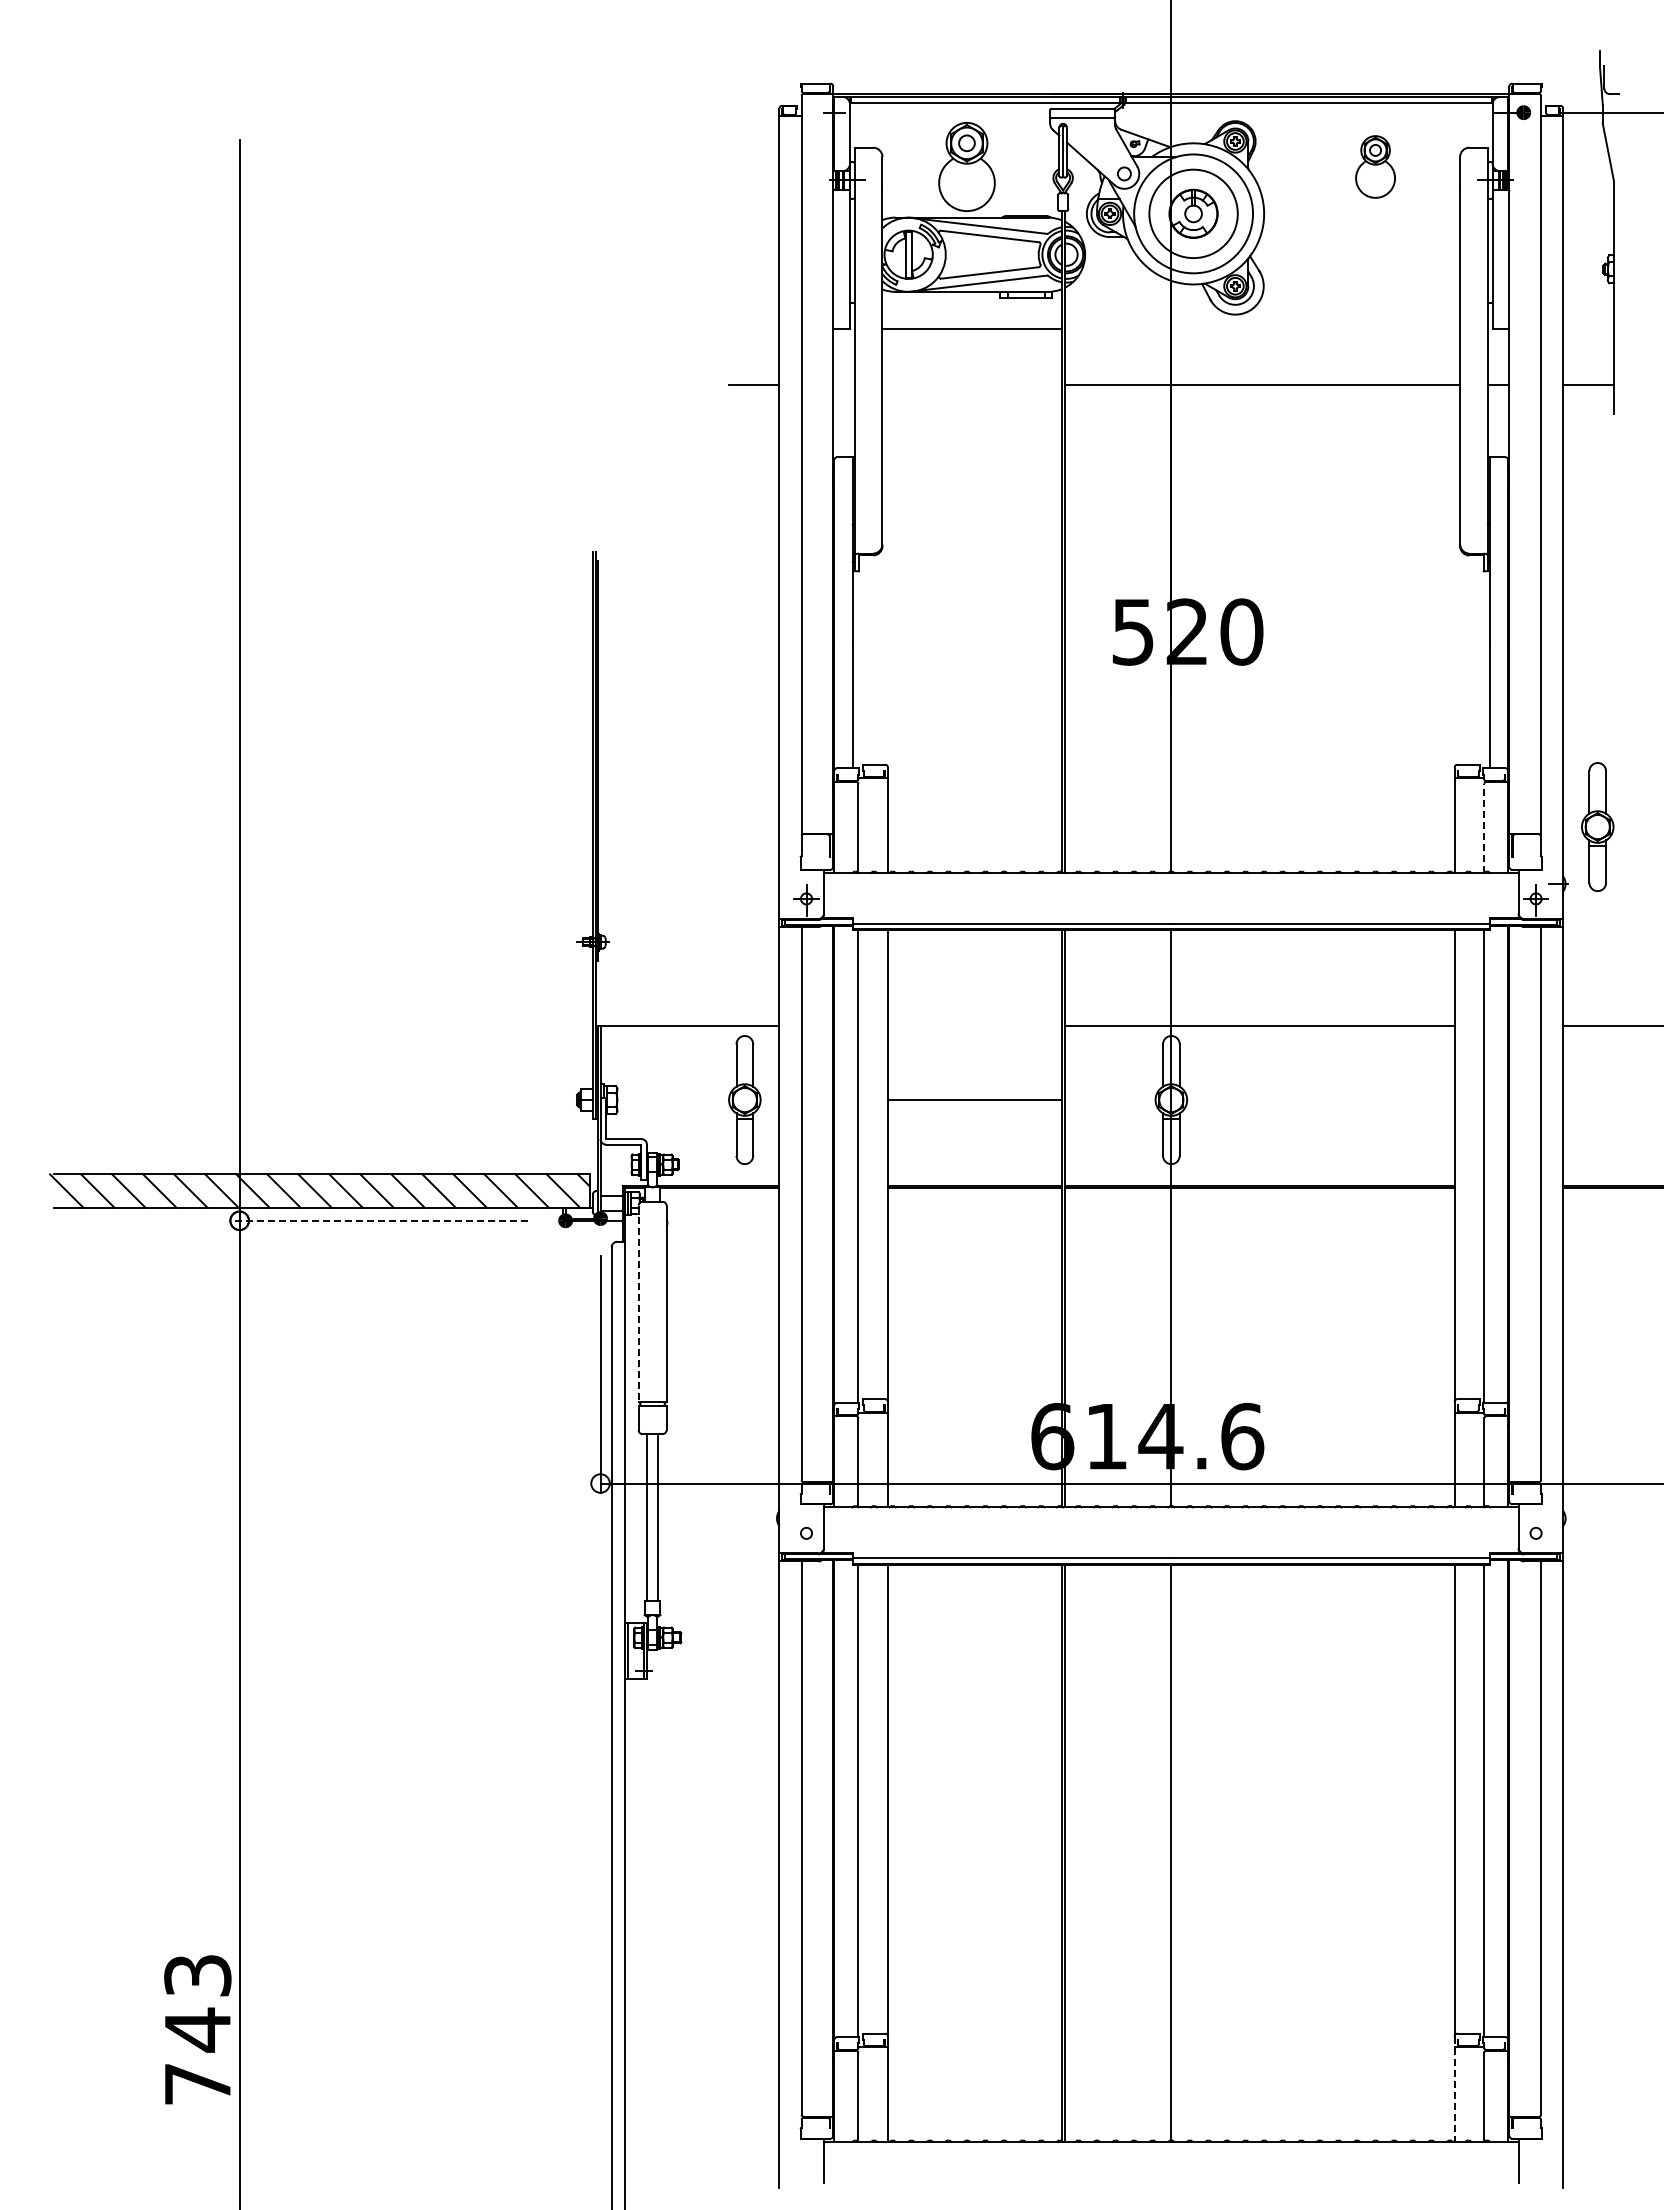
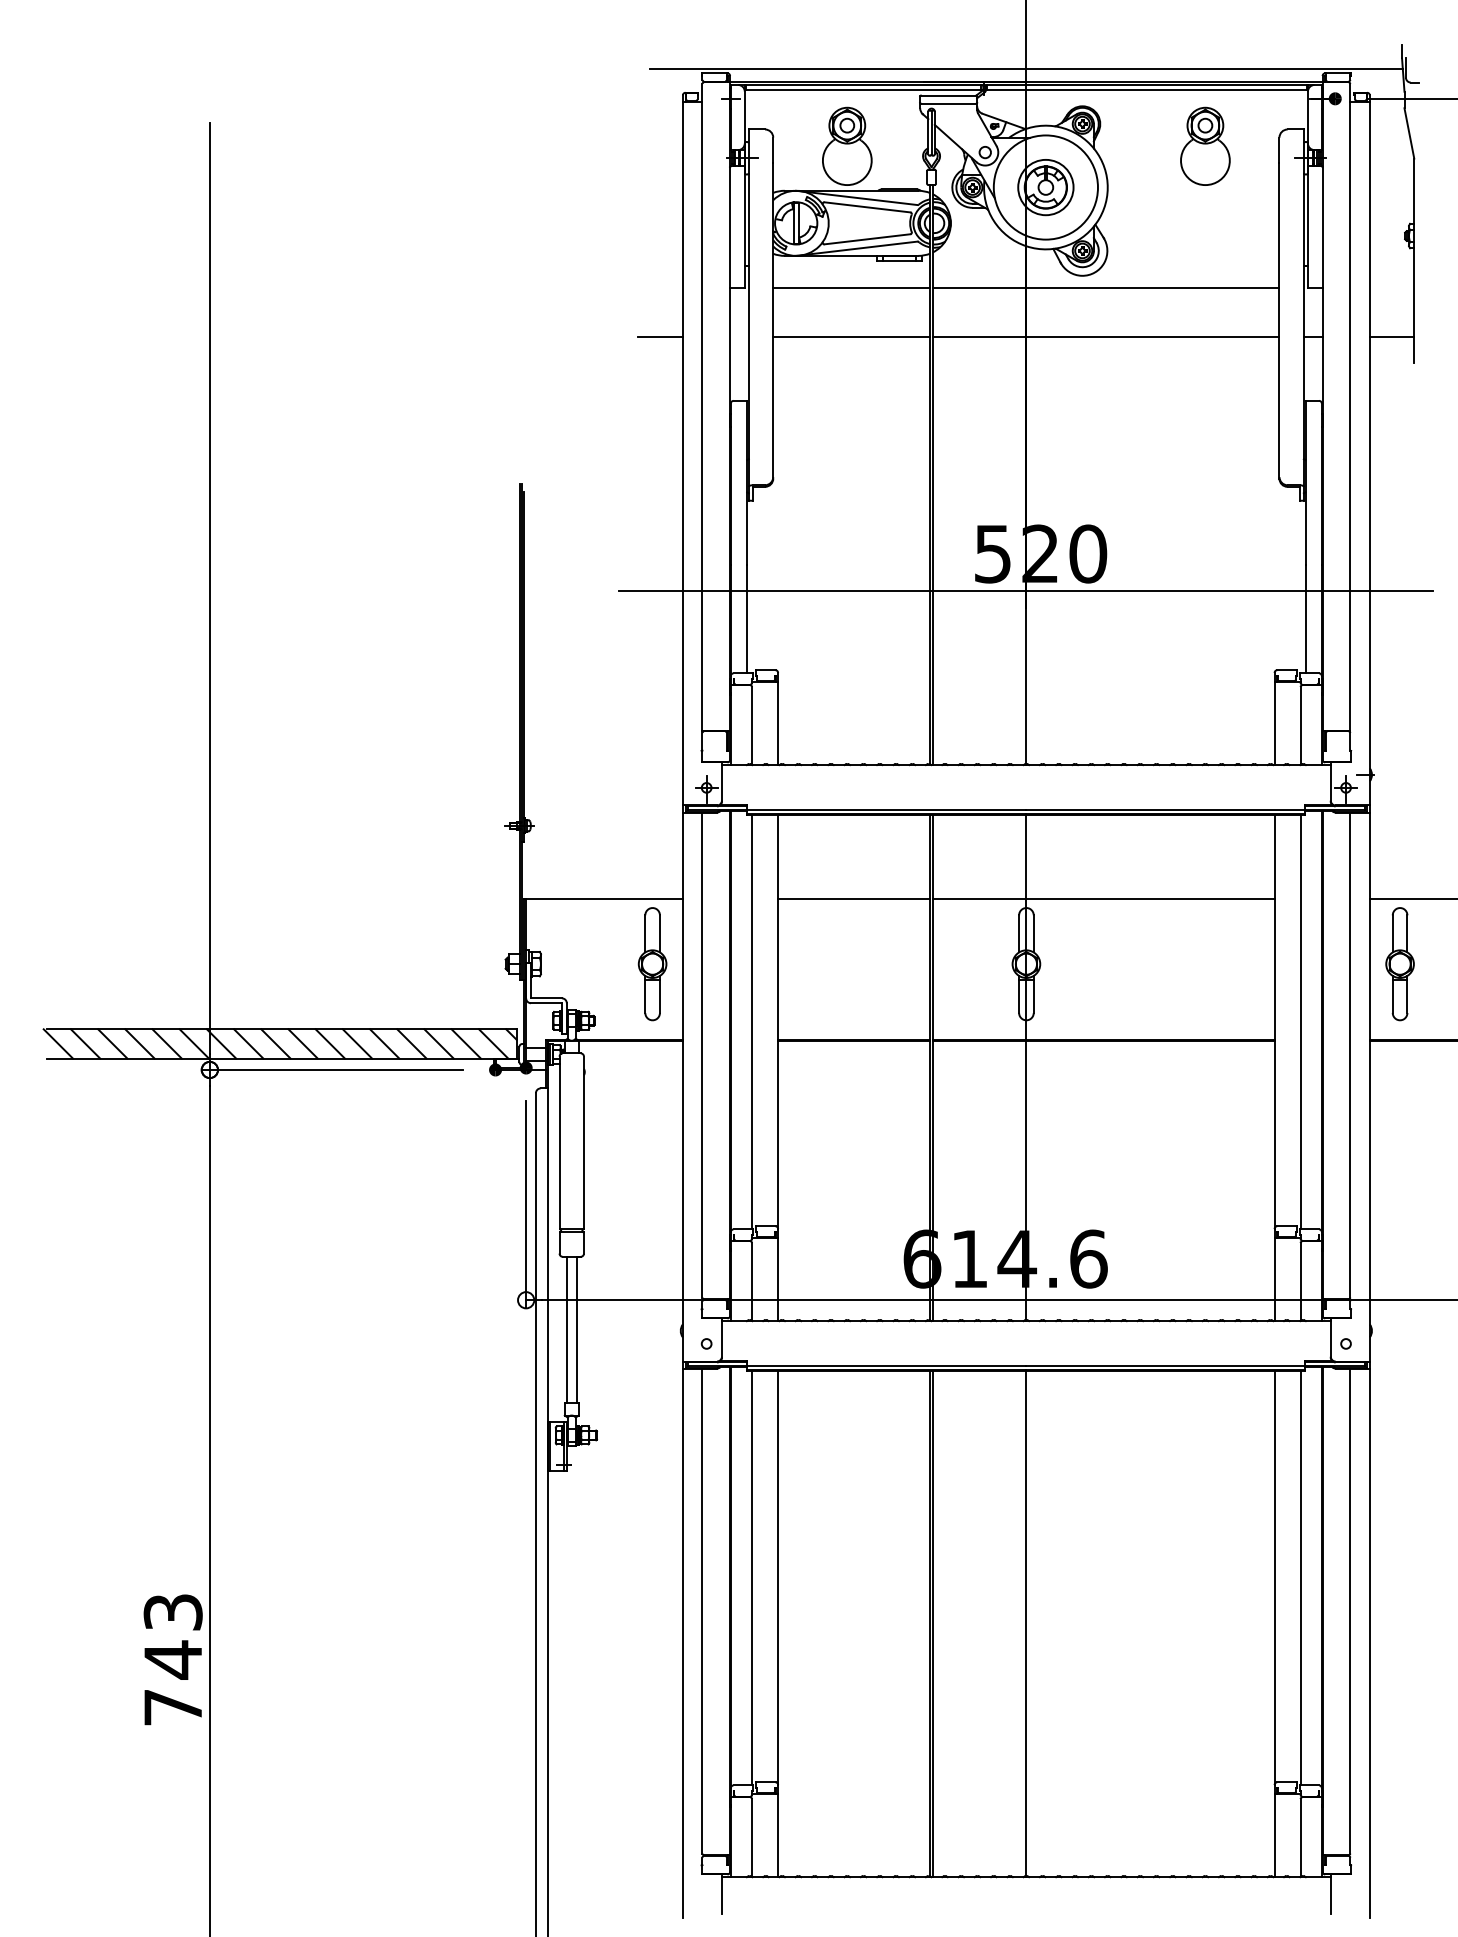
line: (1170, 78) -> (1025, 68), added
part: (1375, 166) -> (1205, 145), size x1.43
circle: (1193, 213) -> (1045, 187), size x0.71
line: (1262, 329) -> (1106, 288), added
line: (971, 384) -> (851, 337), added
line: (1170, 673) -> (1025, 590), added
part: (1597, 826) -> (1399, 963), moved
line: (1484, 827) -> (1300, 725), dashed -> solid
line: (974, 1099) -> (853, 898), moved
line: (378, 1220) -> (331, 1069), dashed -> solid
line: (638, 1304) -> (559, 1143), dashed -> solid
text: (197, 2029) -> (172, 1659), moved
line: (1454, 2089) -> (1274, 1831), dashed -> solid

